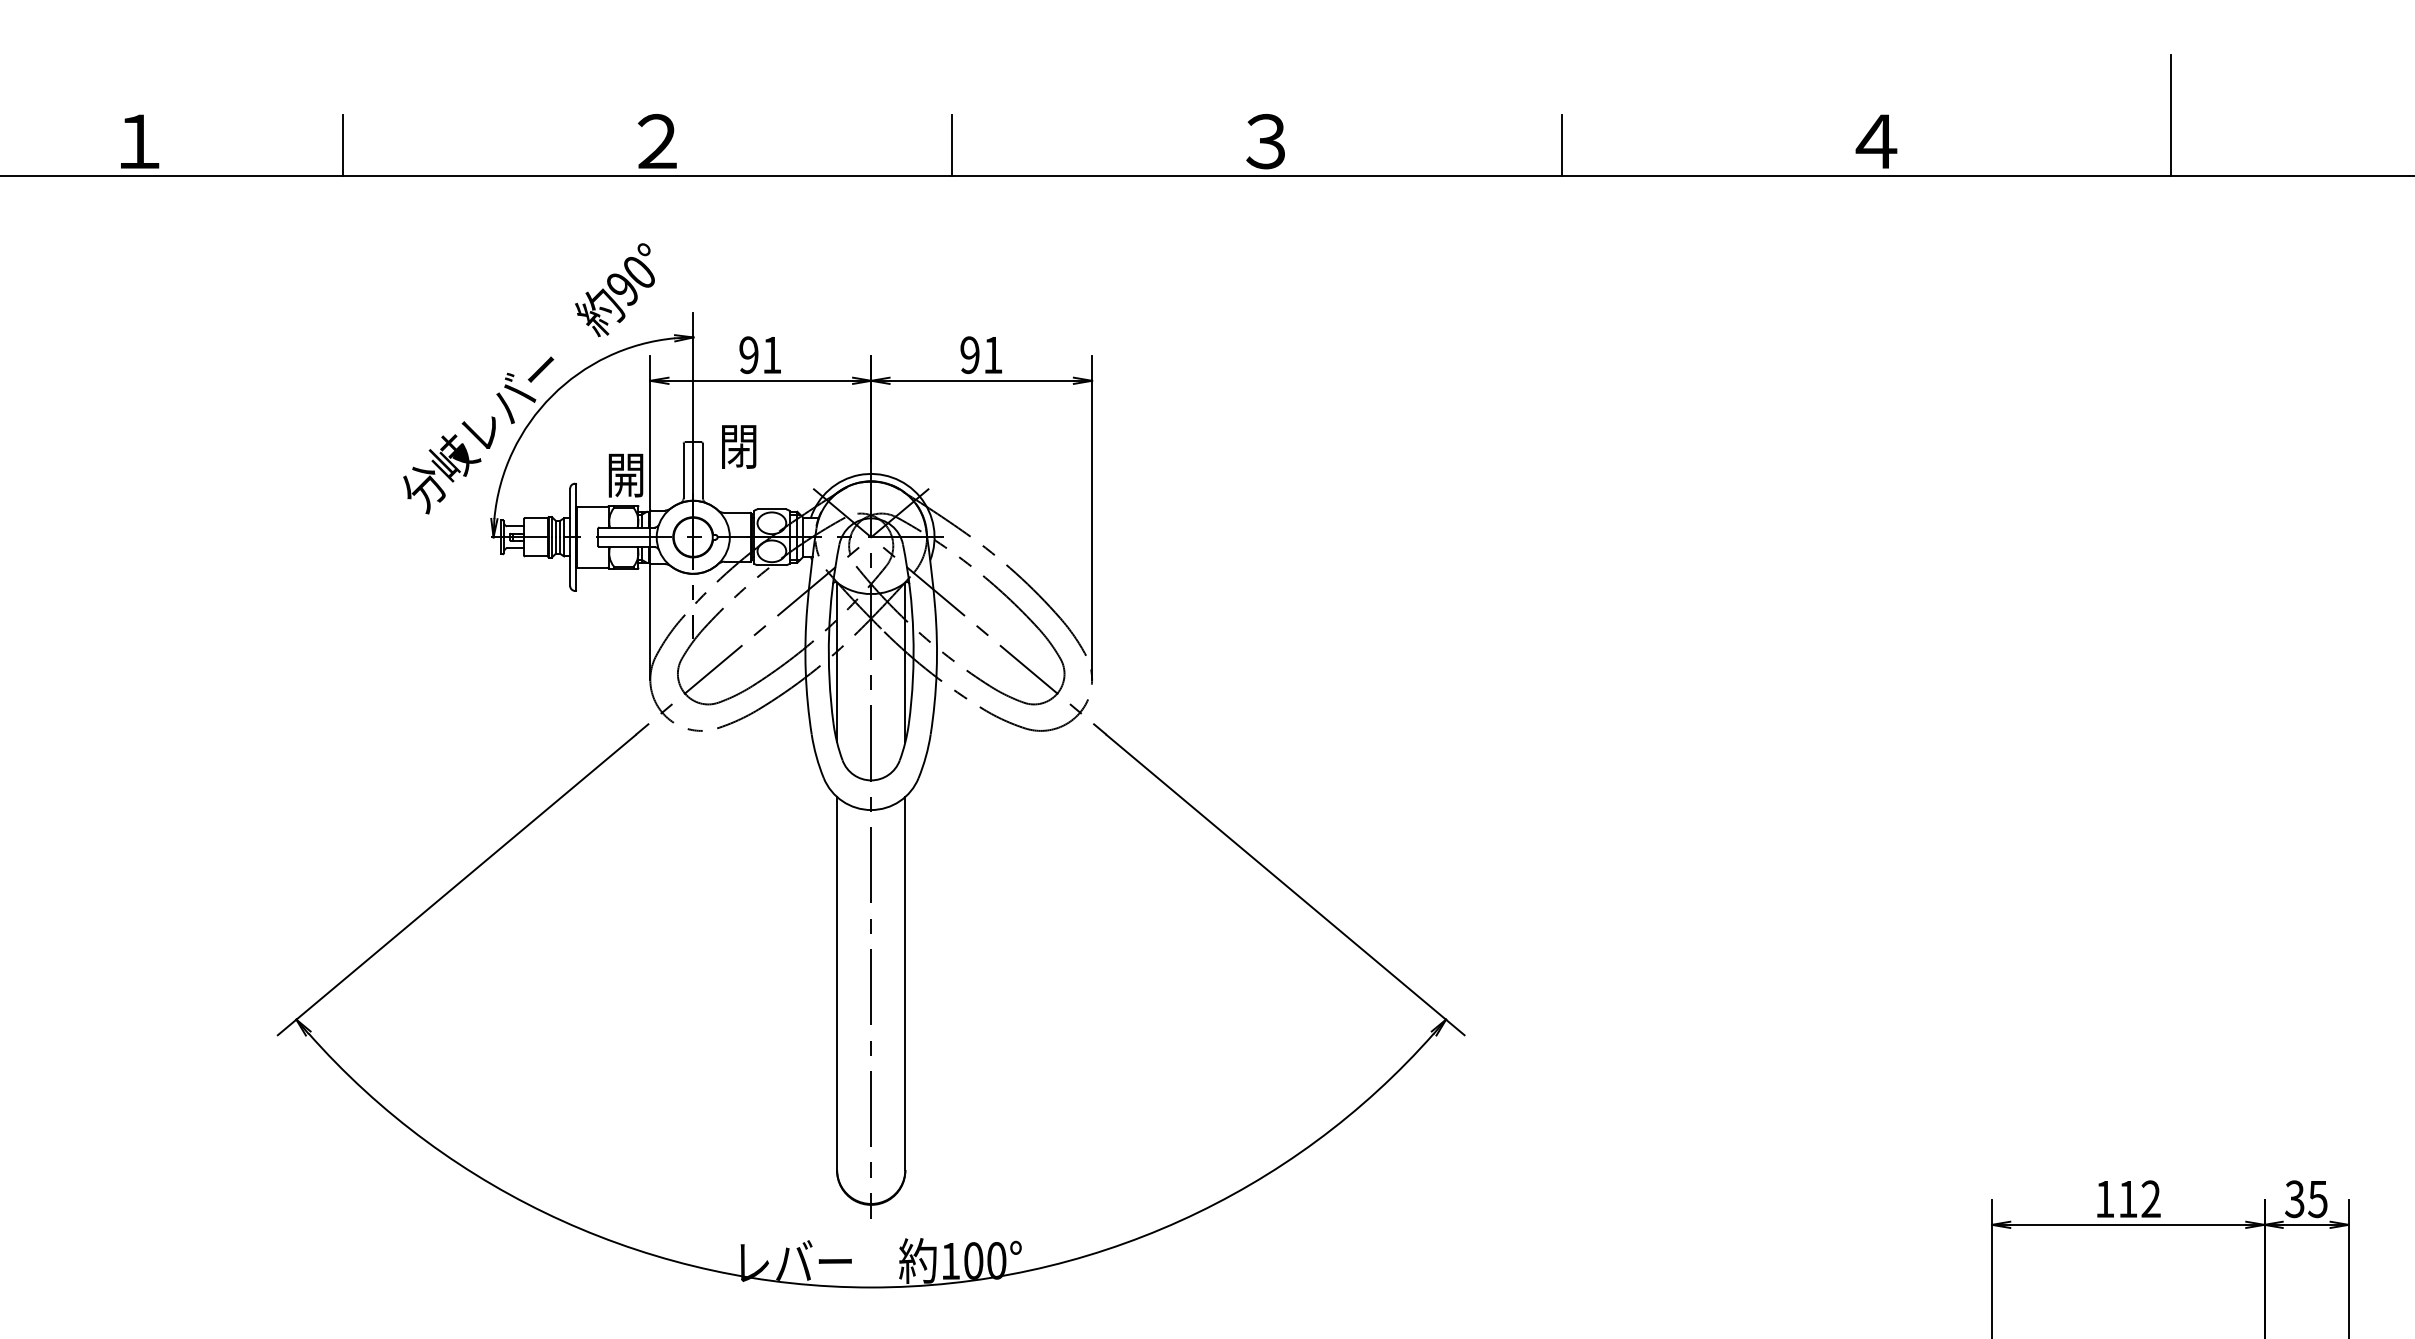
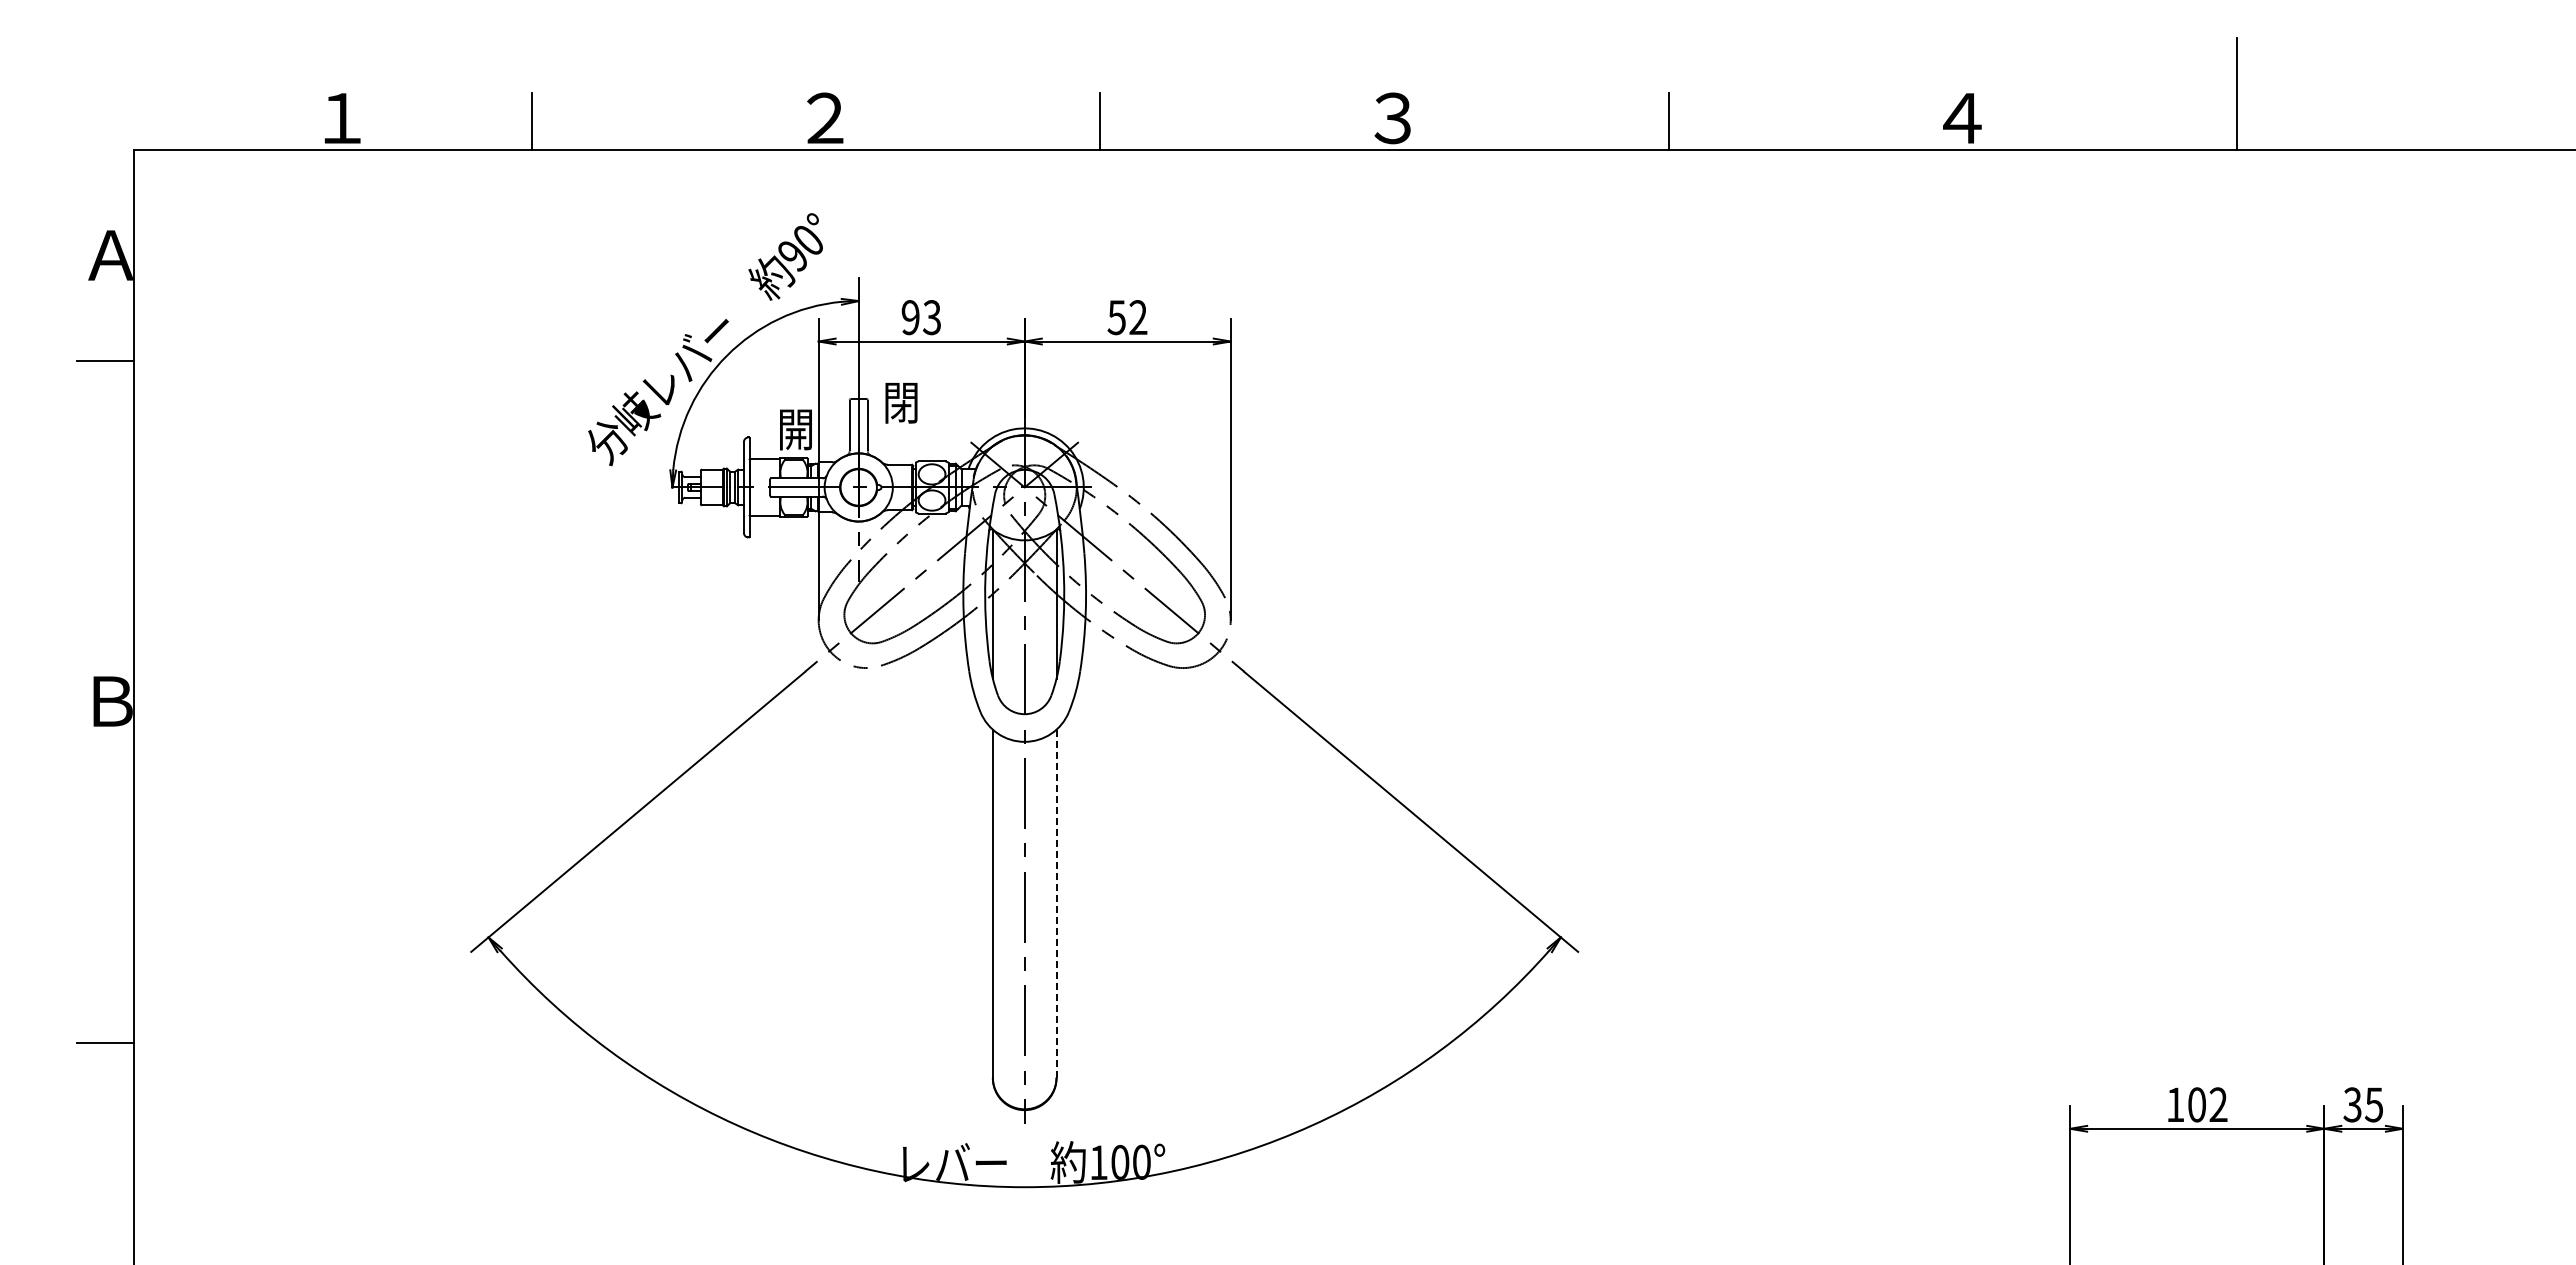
text: (771, 355) -> (931, 317), 91 -> 93
text: (981, 355) -> (1127, 317), 91 -> 52
line: (905, 983) -> (1056, 903), solid -> dashed
text: (2127, 1198) -> (2196, 1104), 112 -> 102

